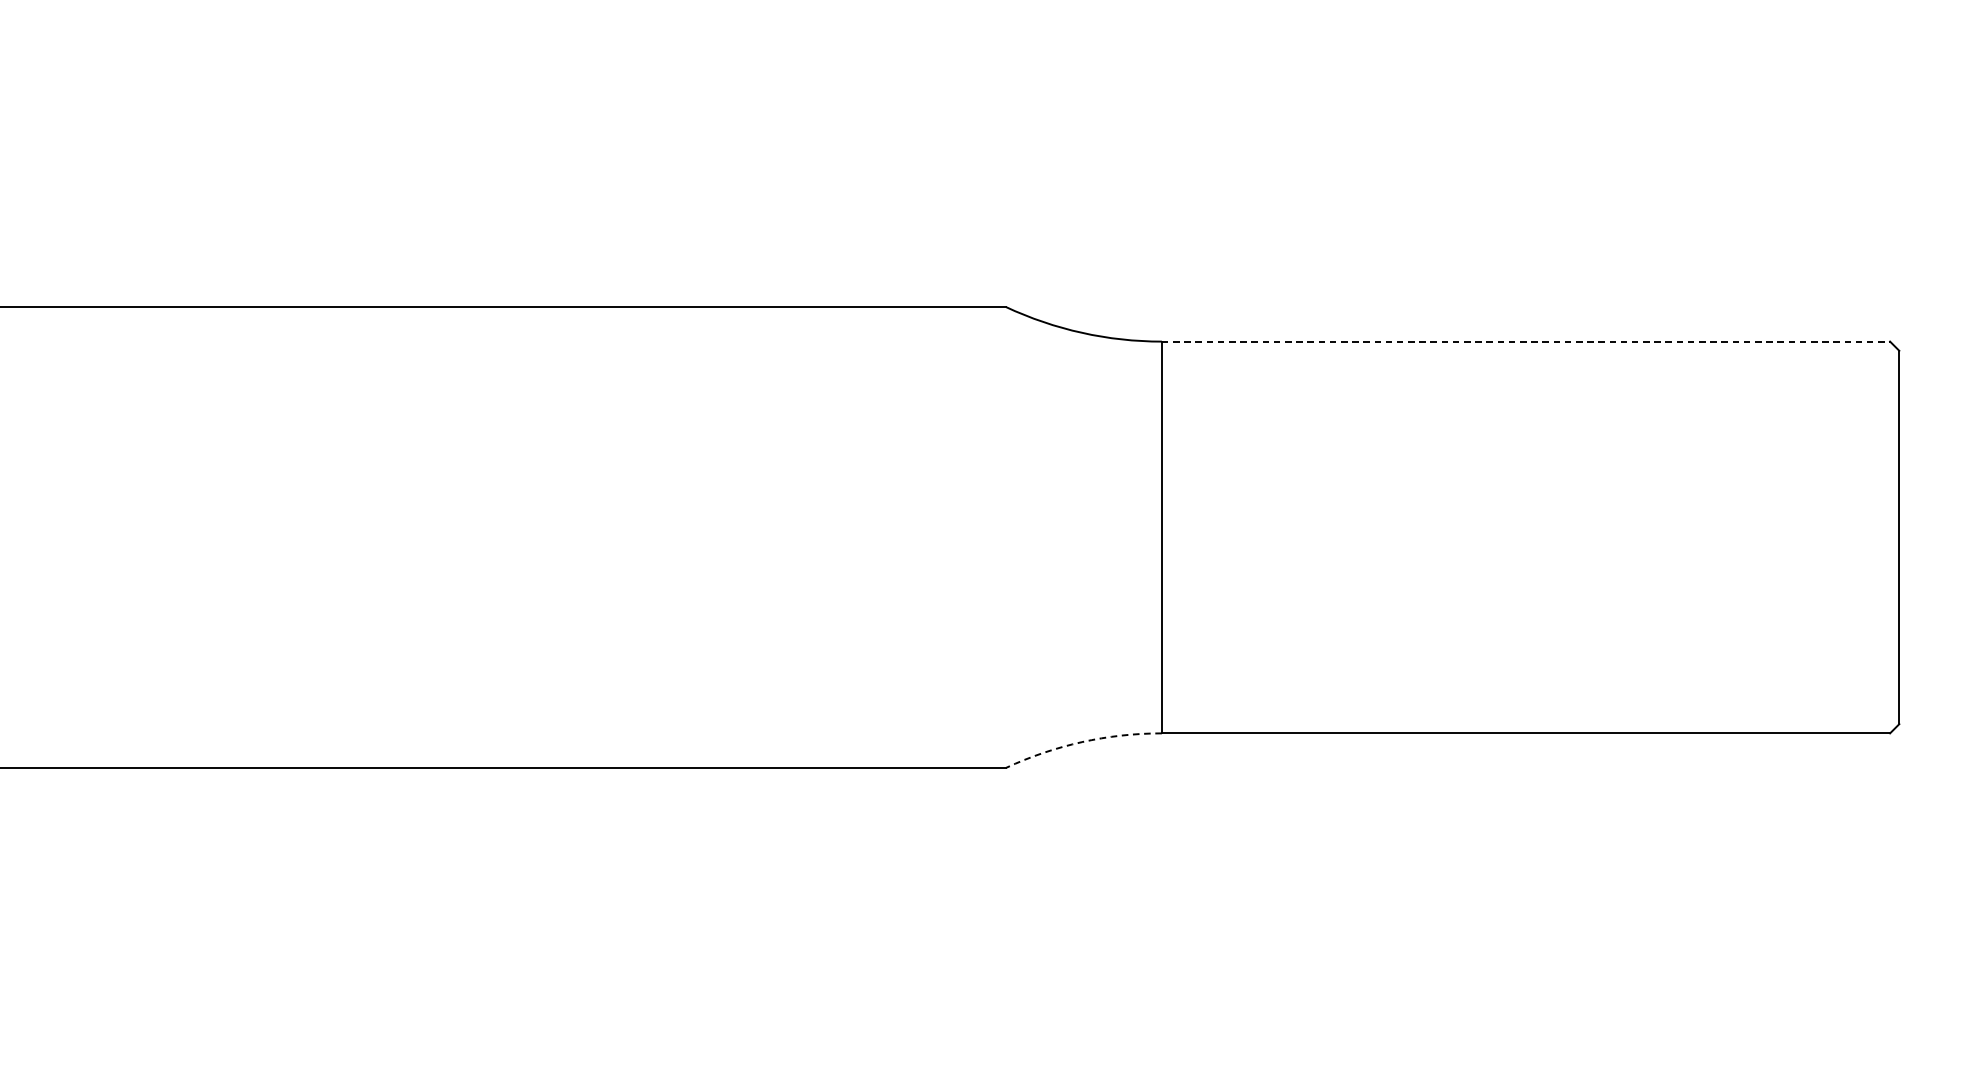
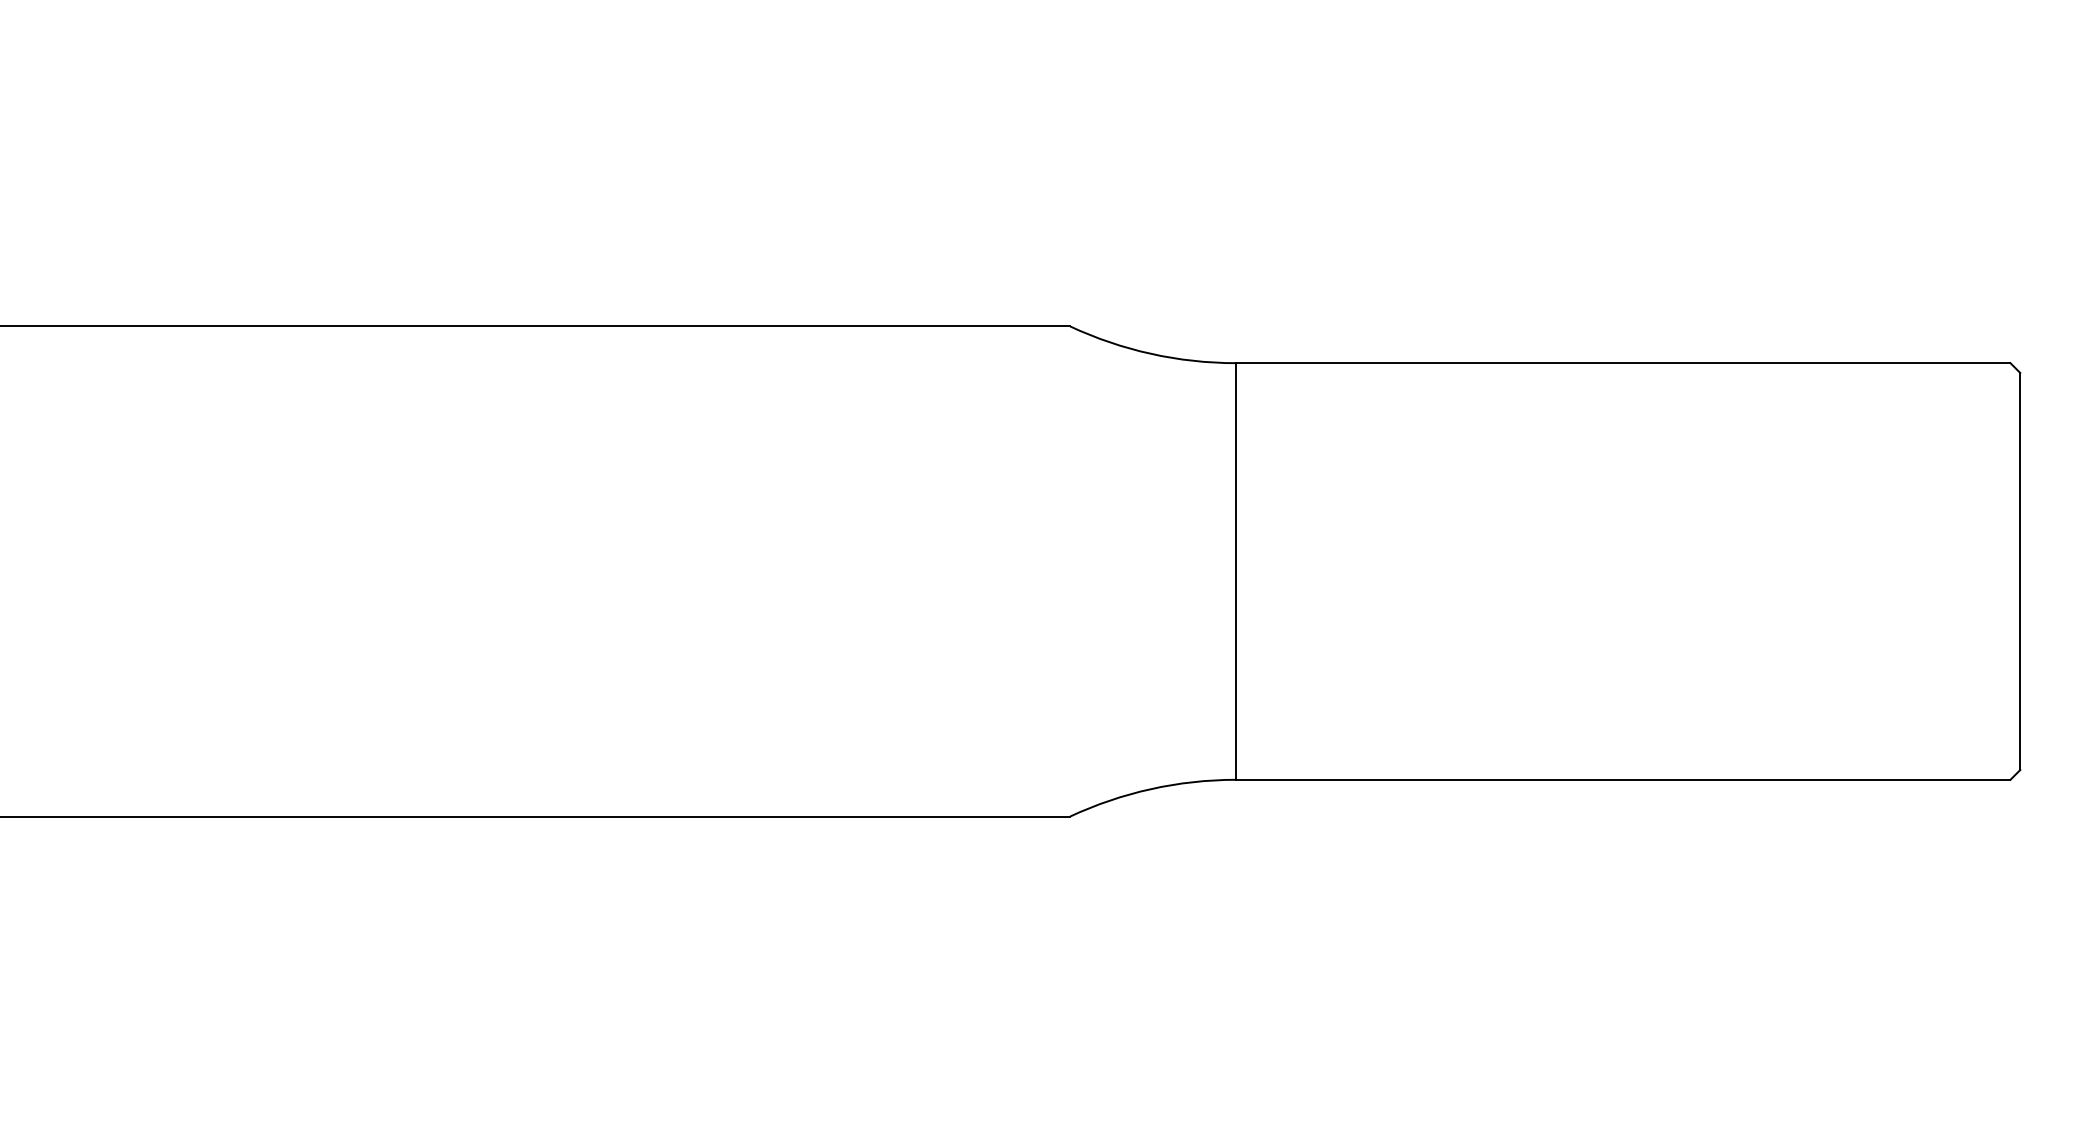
line: (1526, 341) -> (1623, 363), dashed -> solid
arc: (1082, 742) -> (1151, 789), dashed -> solid

